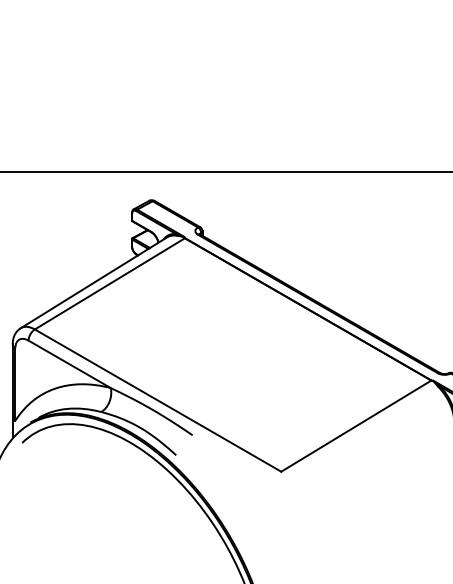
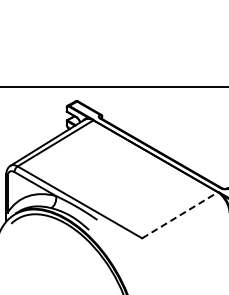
line: (357, 426) -> (180, 215), solid -> dashed

